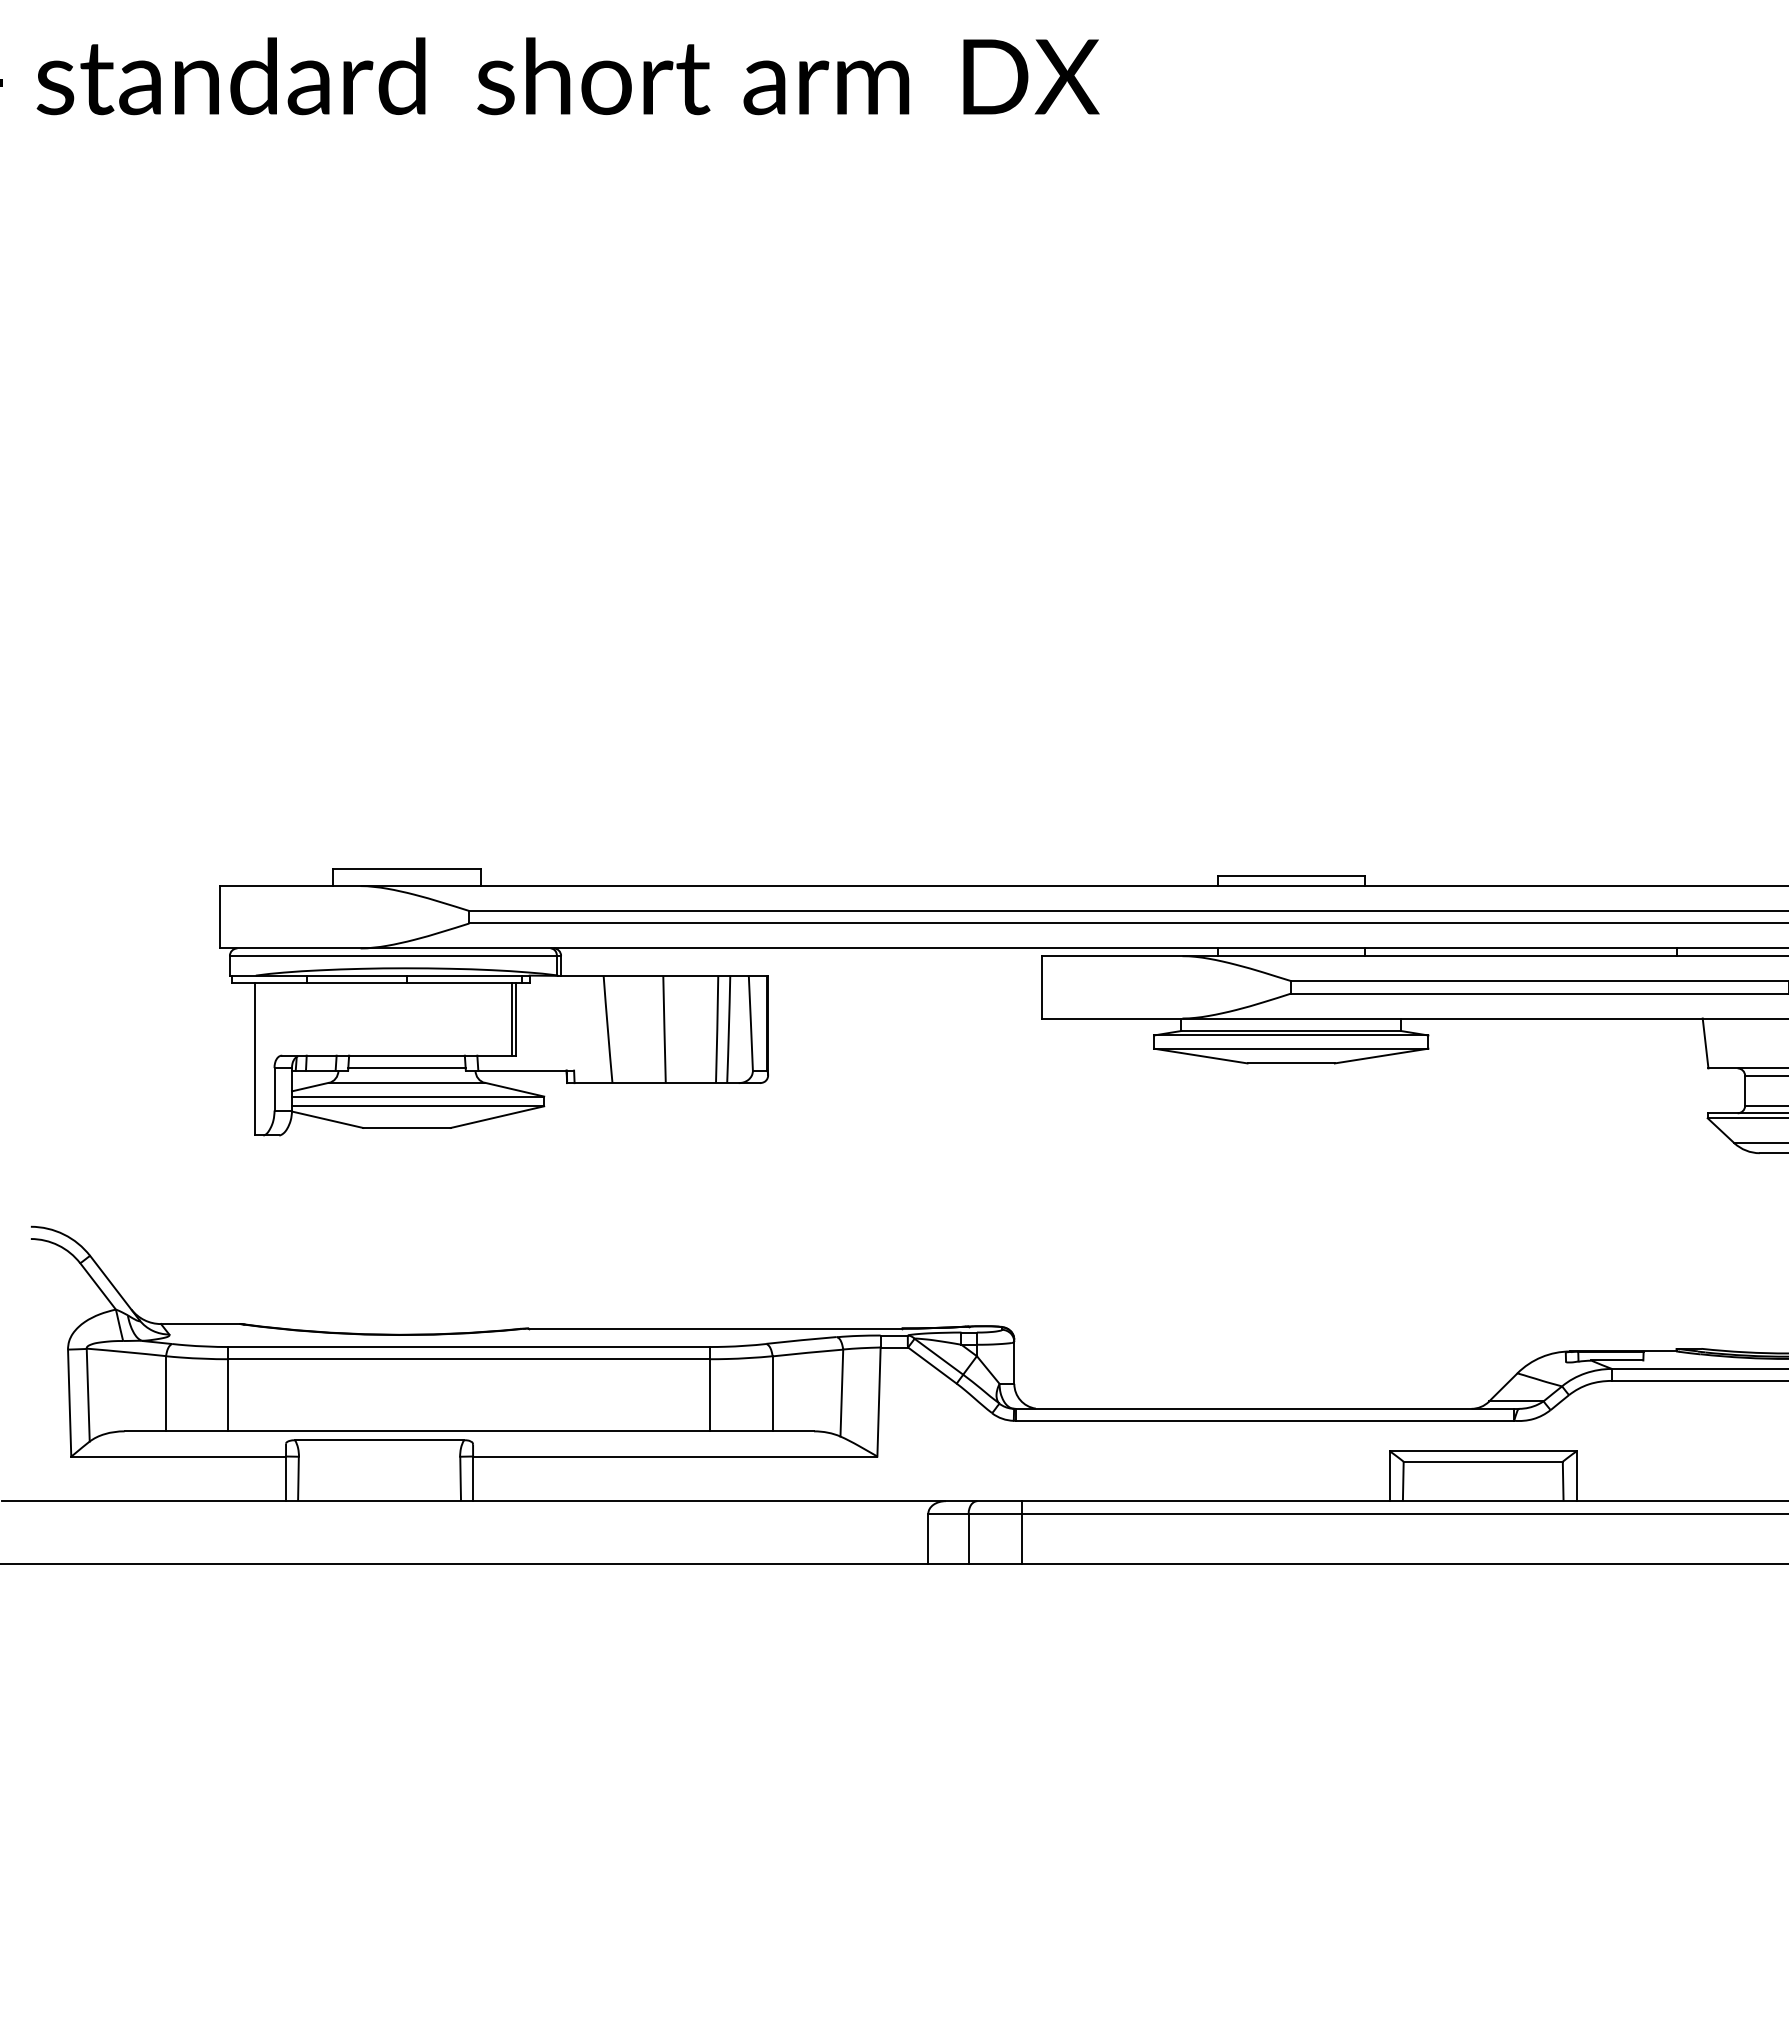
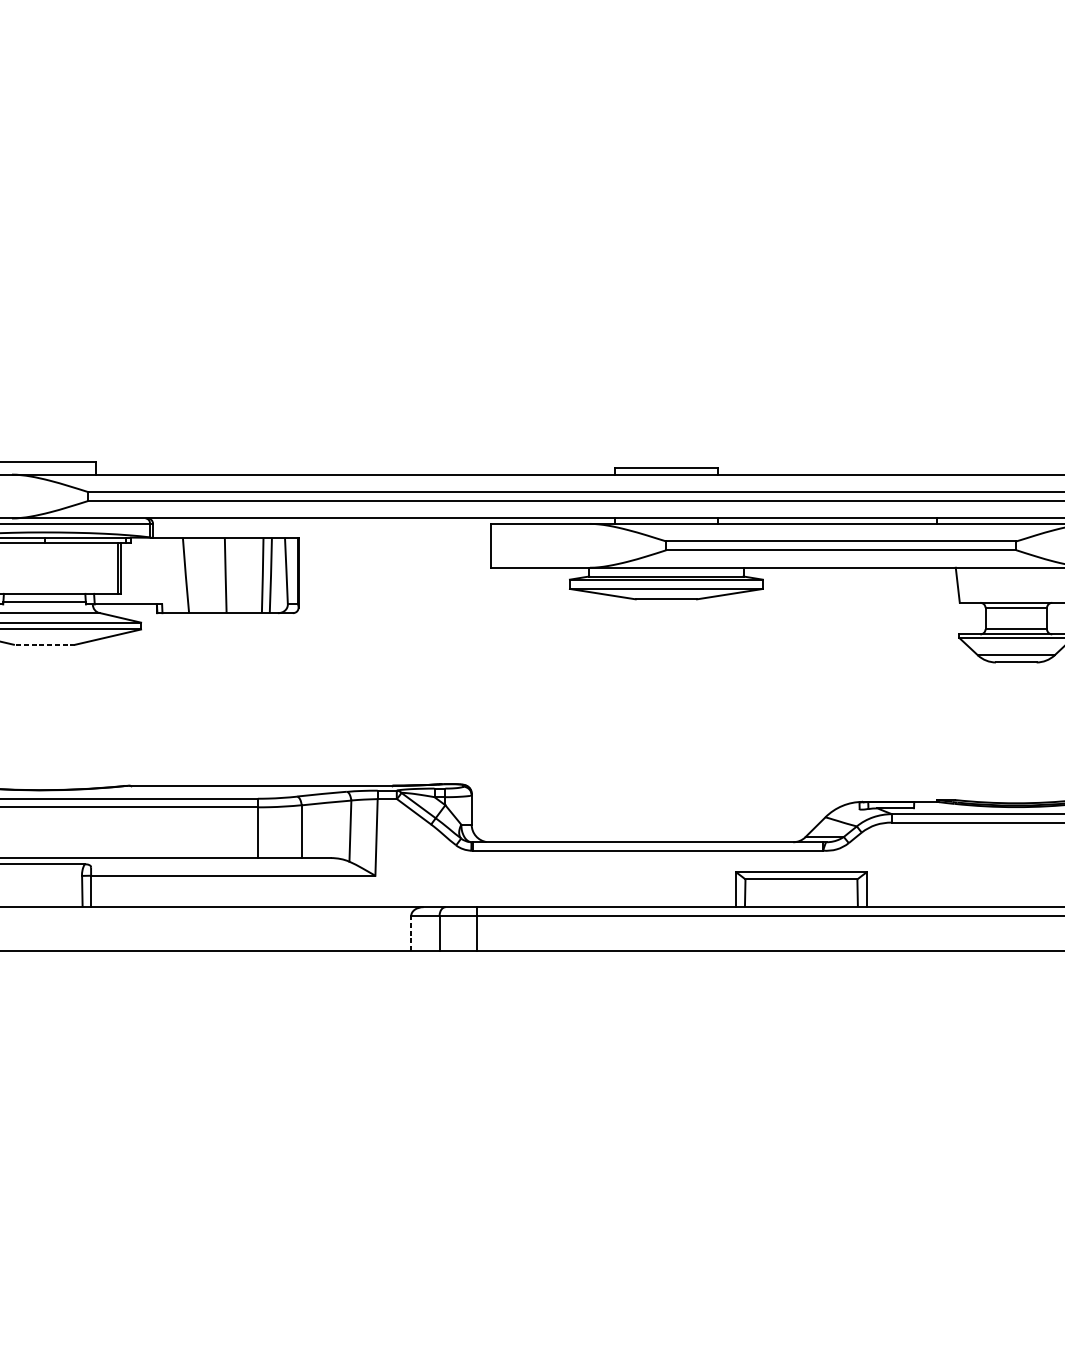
line: (406, 1128) -> (44, 645), solid -> dashed
line: (928, 1538) -> (411, 933), solid -> dashed

